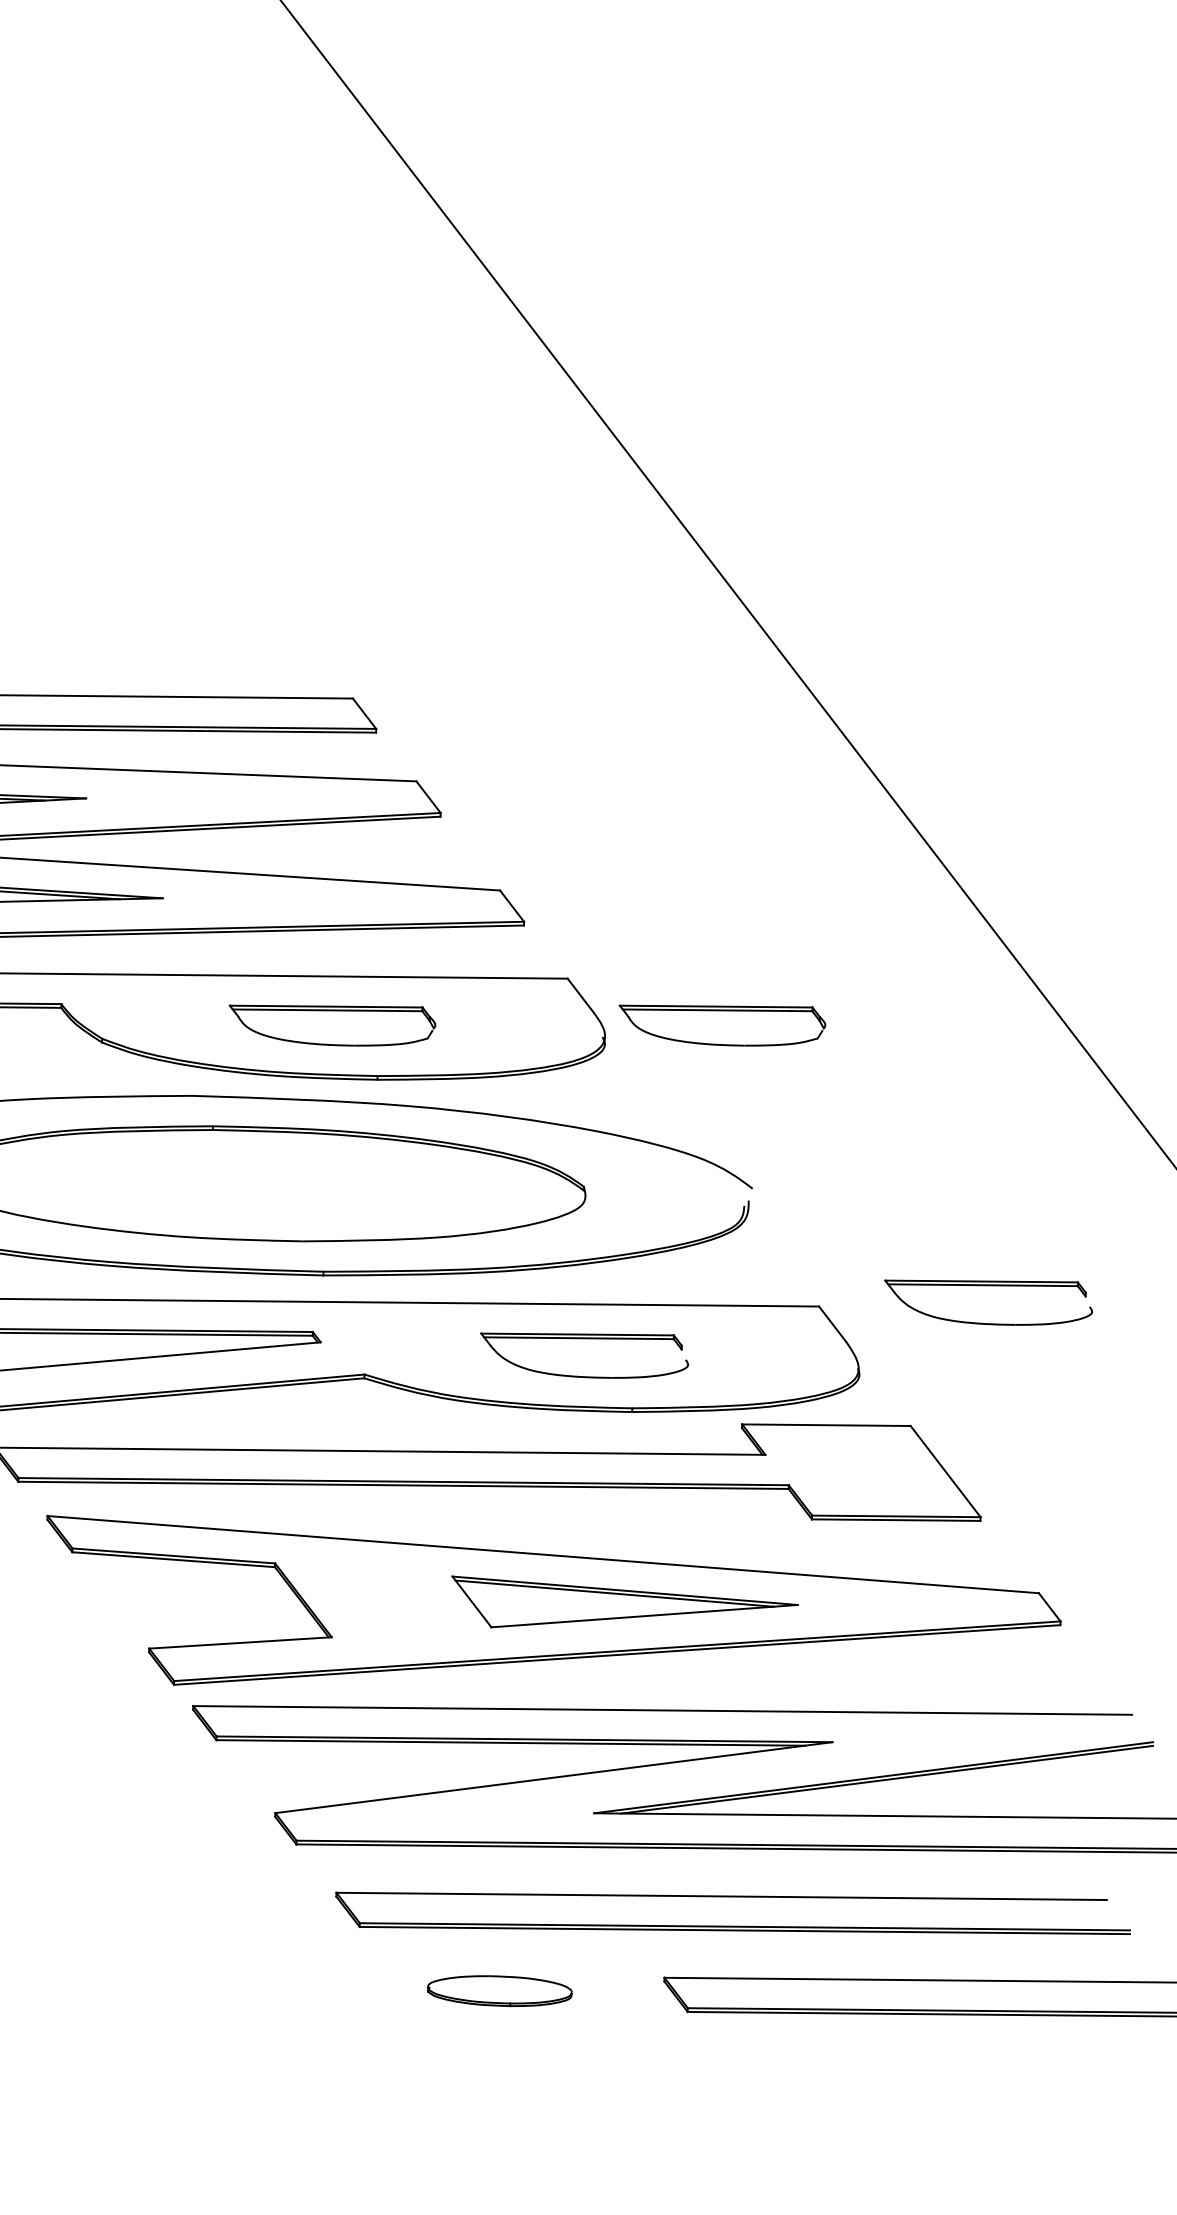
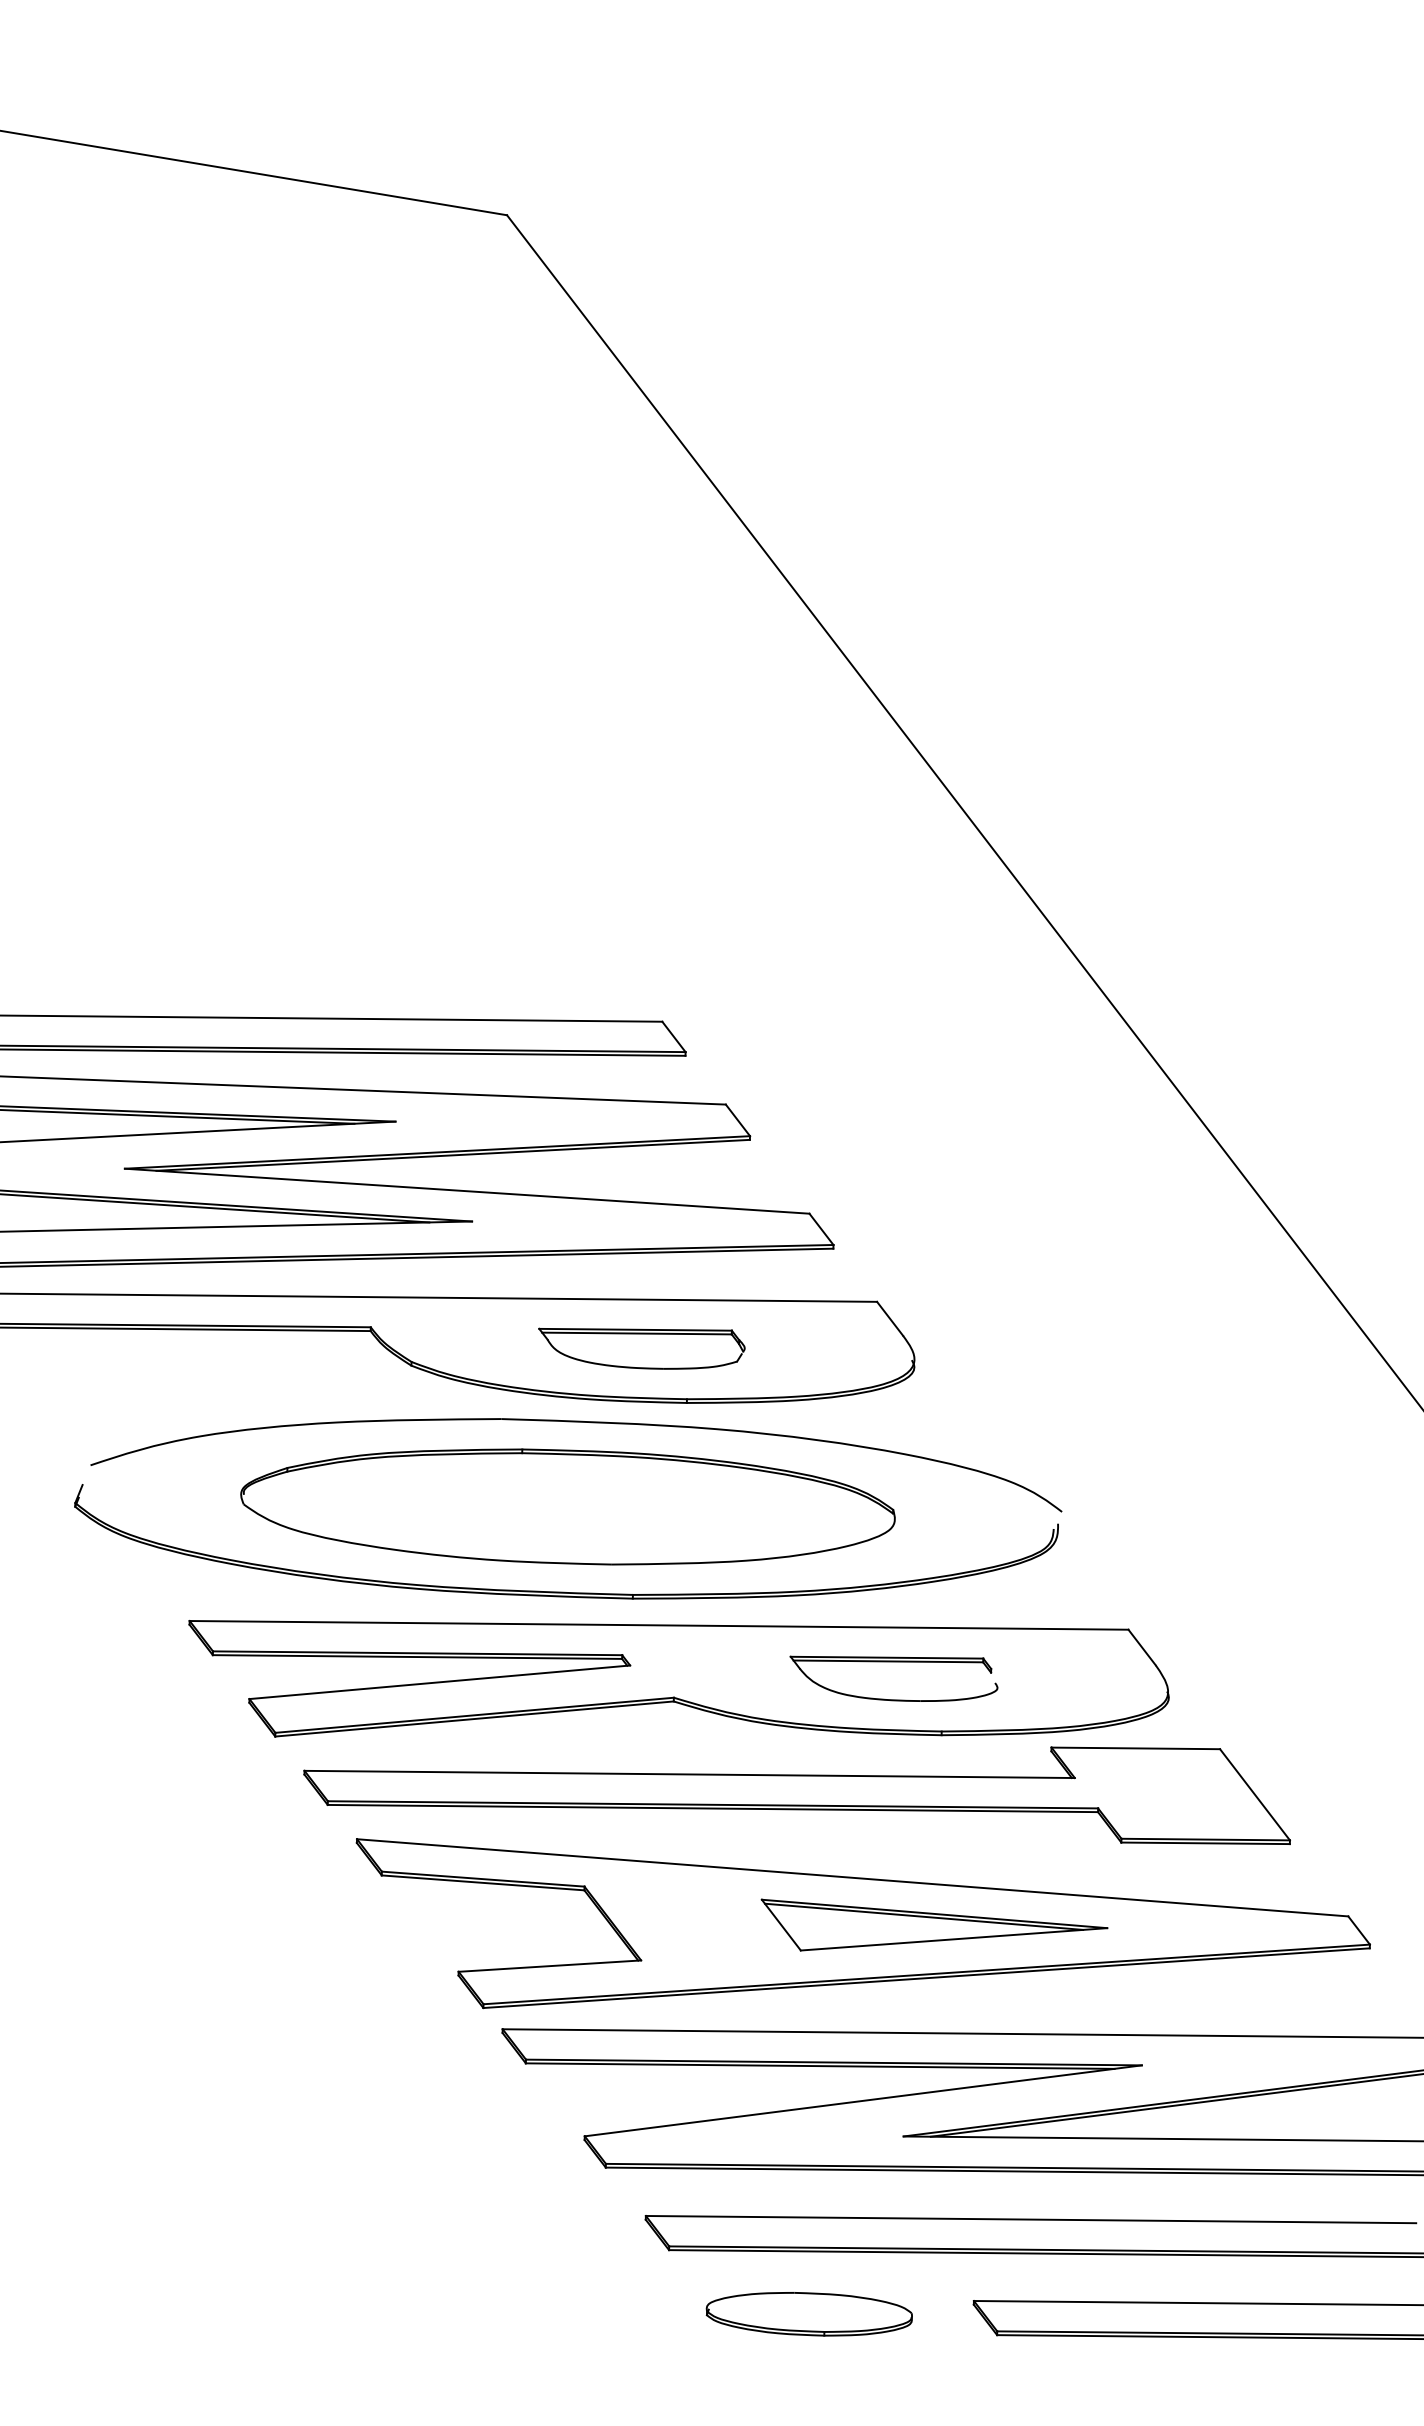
part: (722, 1025) -> (1031, 1348), removed
part: (988, 1286) -> (1297, 1609), removed
part: (499, 1991) -> (808, 2314), size x1.43

